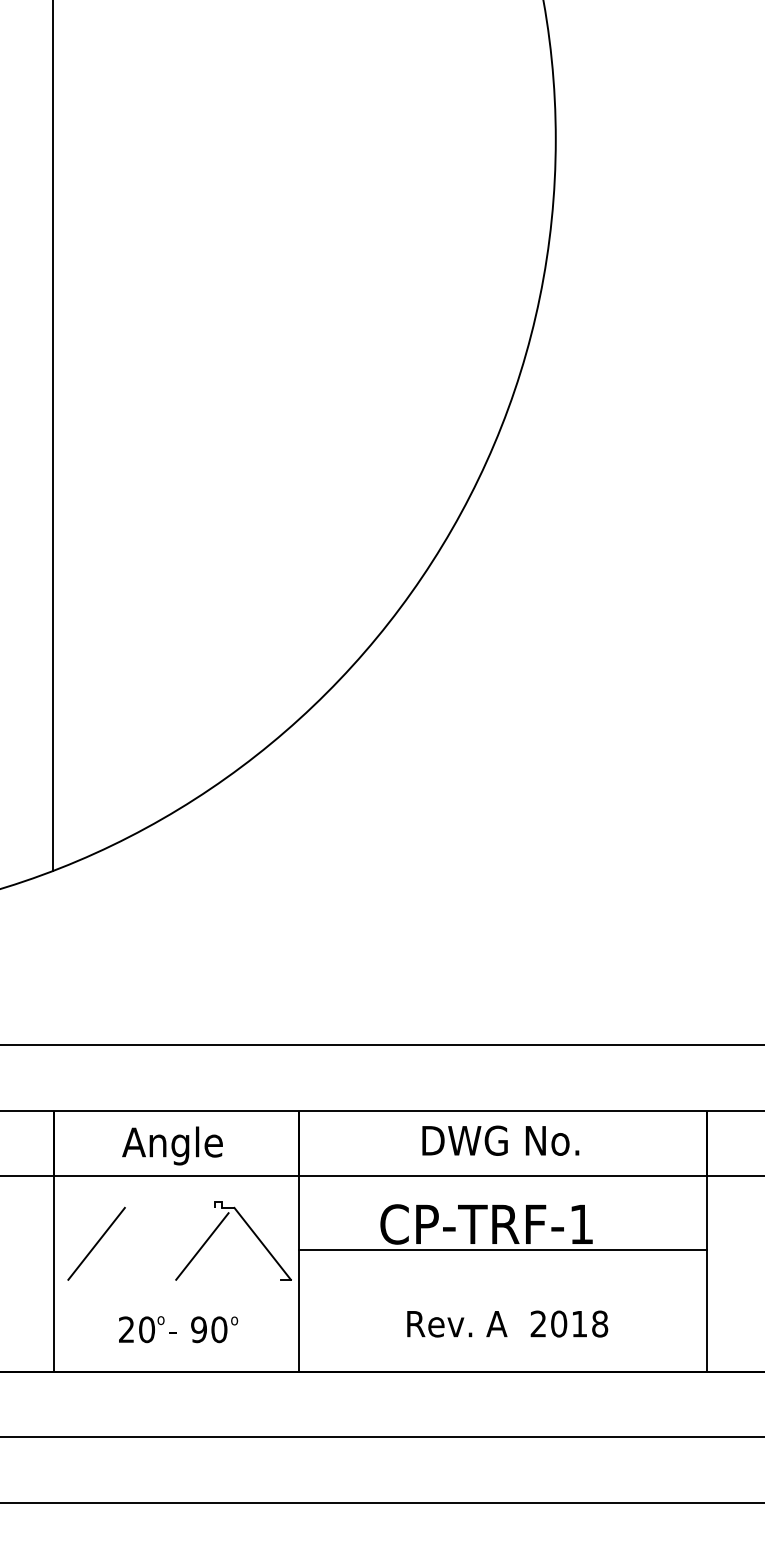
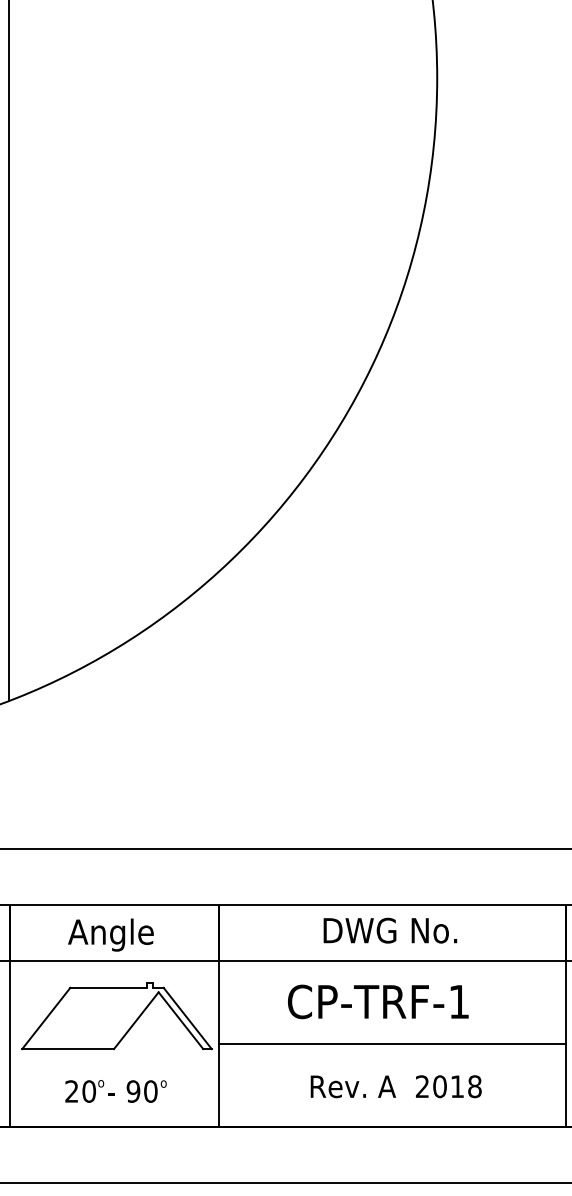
line: (169, 1207) -> (108, 987), added
line: (254, 1246) -> (180, 1020), added
line: (503, 1249) -> (392, 1043), moved
line: (122, 1279) -> (68, 1048), added

